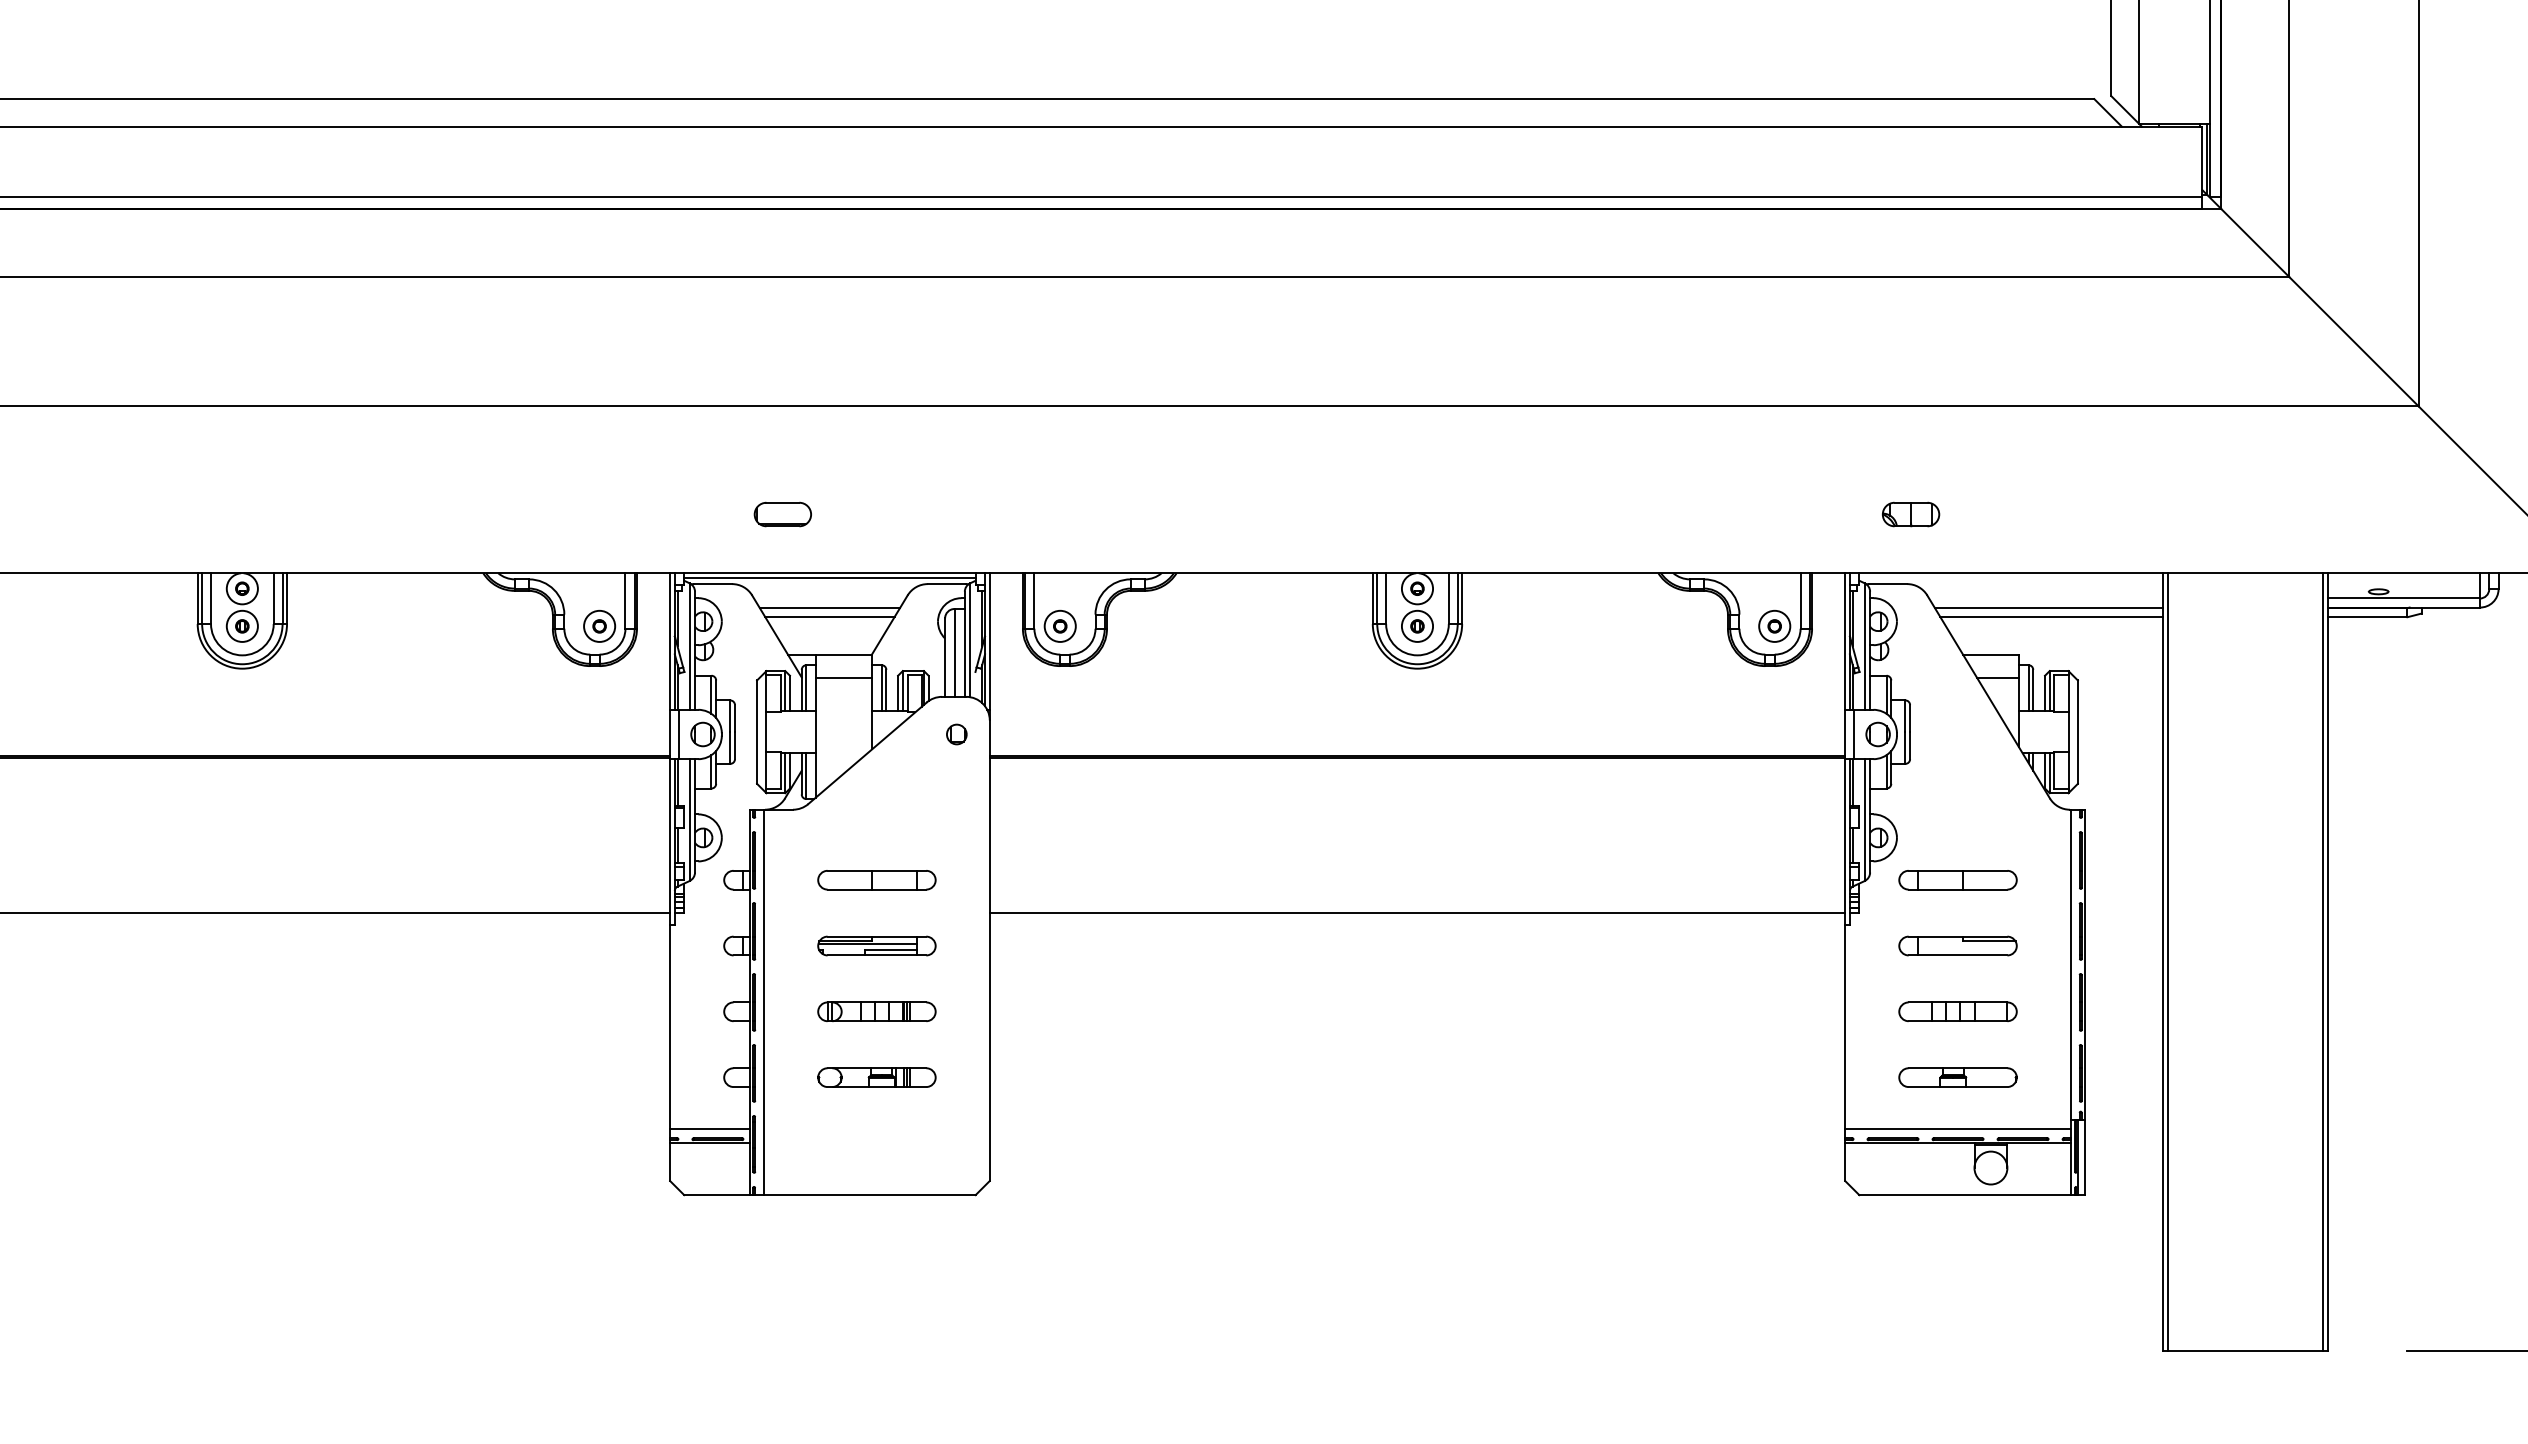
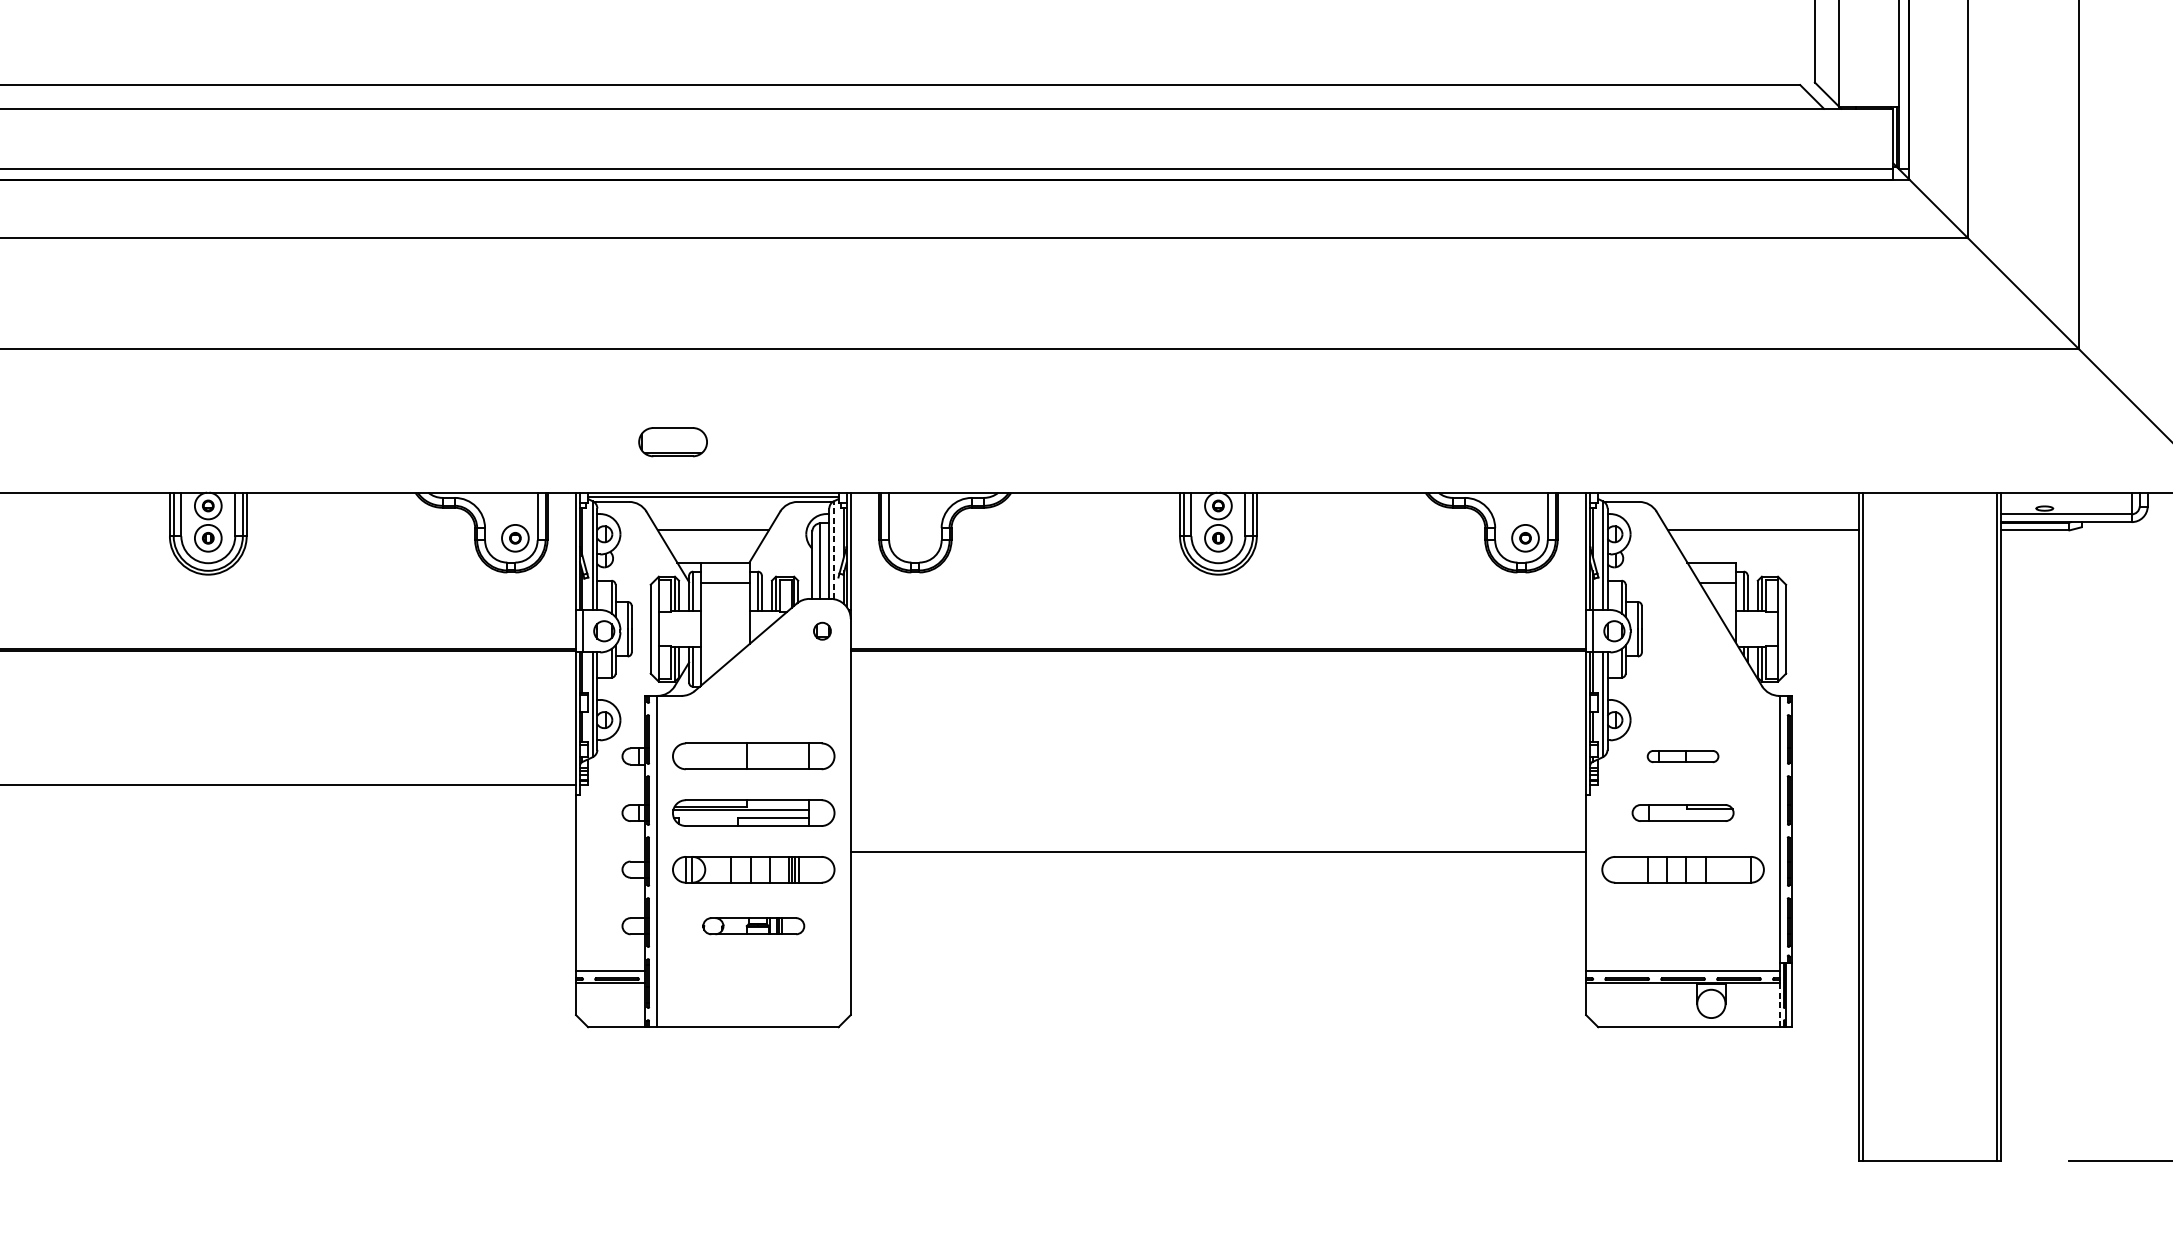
part: (782, 514) -> (672, 442), size x1.4
part: (1910, 514) -> (1642, 442), removed
line: (829, 608) -> (713, 522), removed
line: (2048, 608) -> (1760, 522), removed
part: (1059, 625) -> (910, 537), removed
line: (970, 640) -> (834, 550), solid -> dashed
part: (876, 880) -> (753, 756), size x1.6
part: (1957, 880) -> (1682, 756), size x0.7
line: (1417, 913) -> (1218, 852), moved
part: (876, 945) -> (753, 812), size x1.6
part: (876, 1011) -> (753, 869), size x1.6
part: (1957, 1011) -> (1682, 869), size x1.6
part: (1957, 1077) -> (1682, 926), removed
line: (2070, 1169) -> (1779, 1005), solid -> dashed

